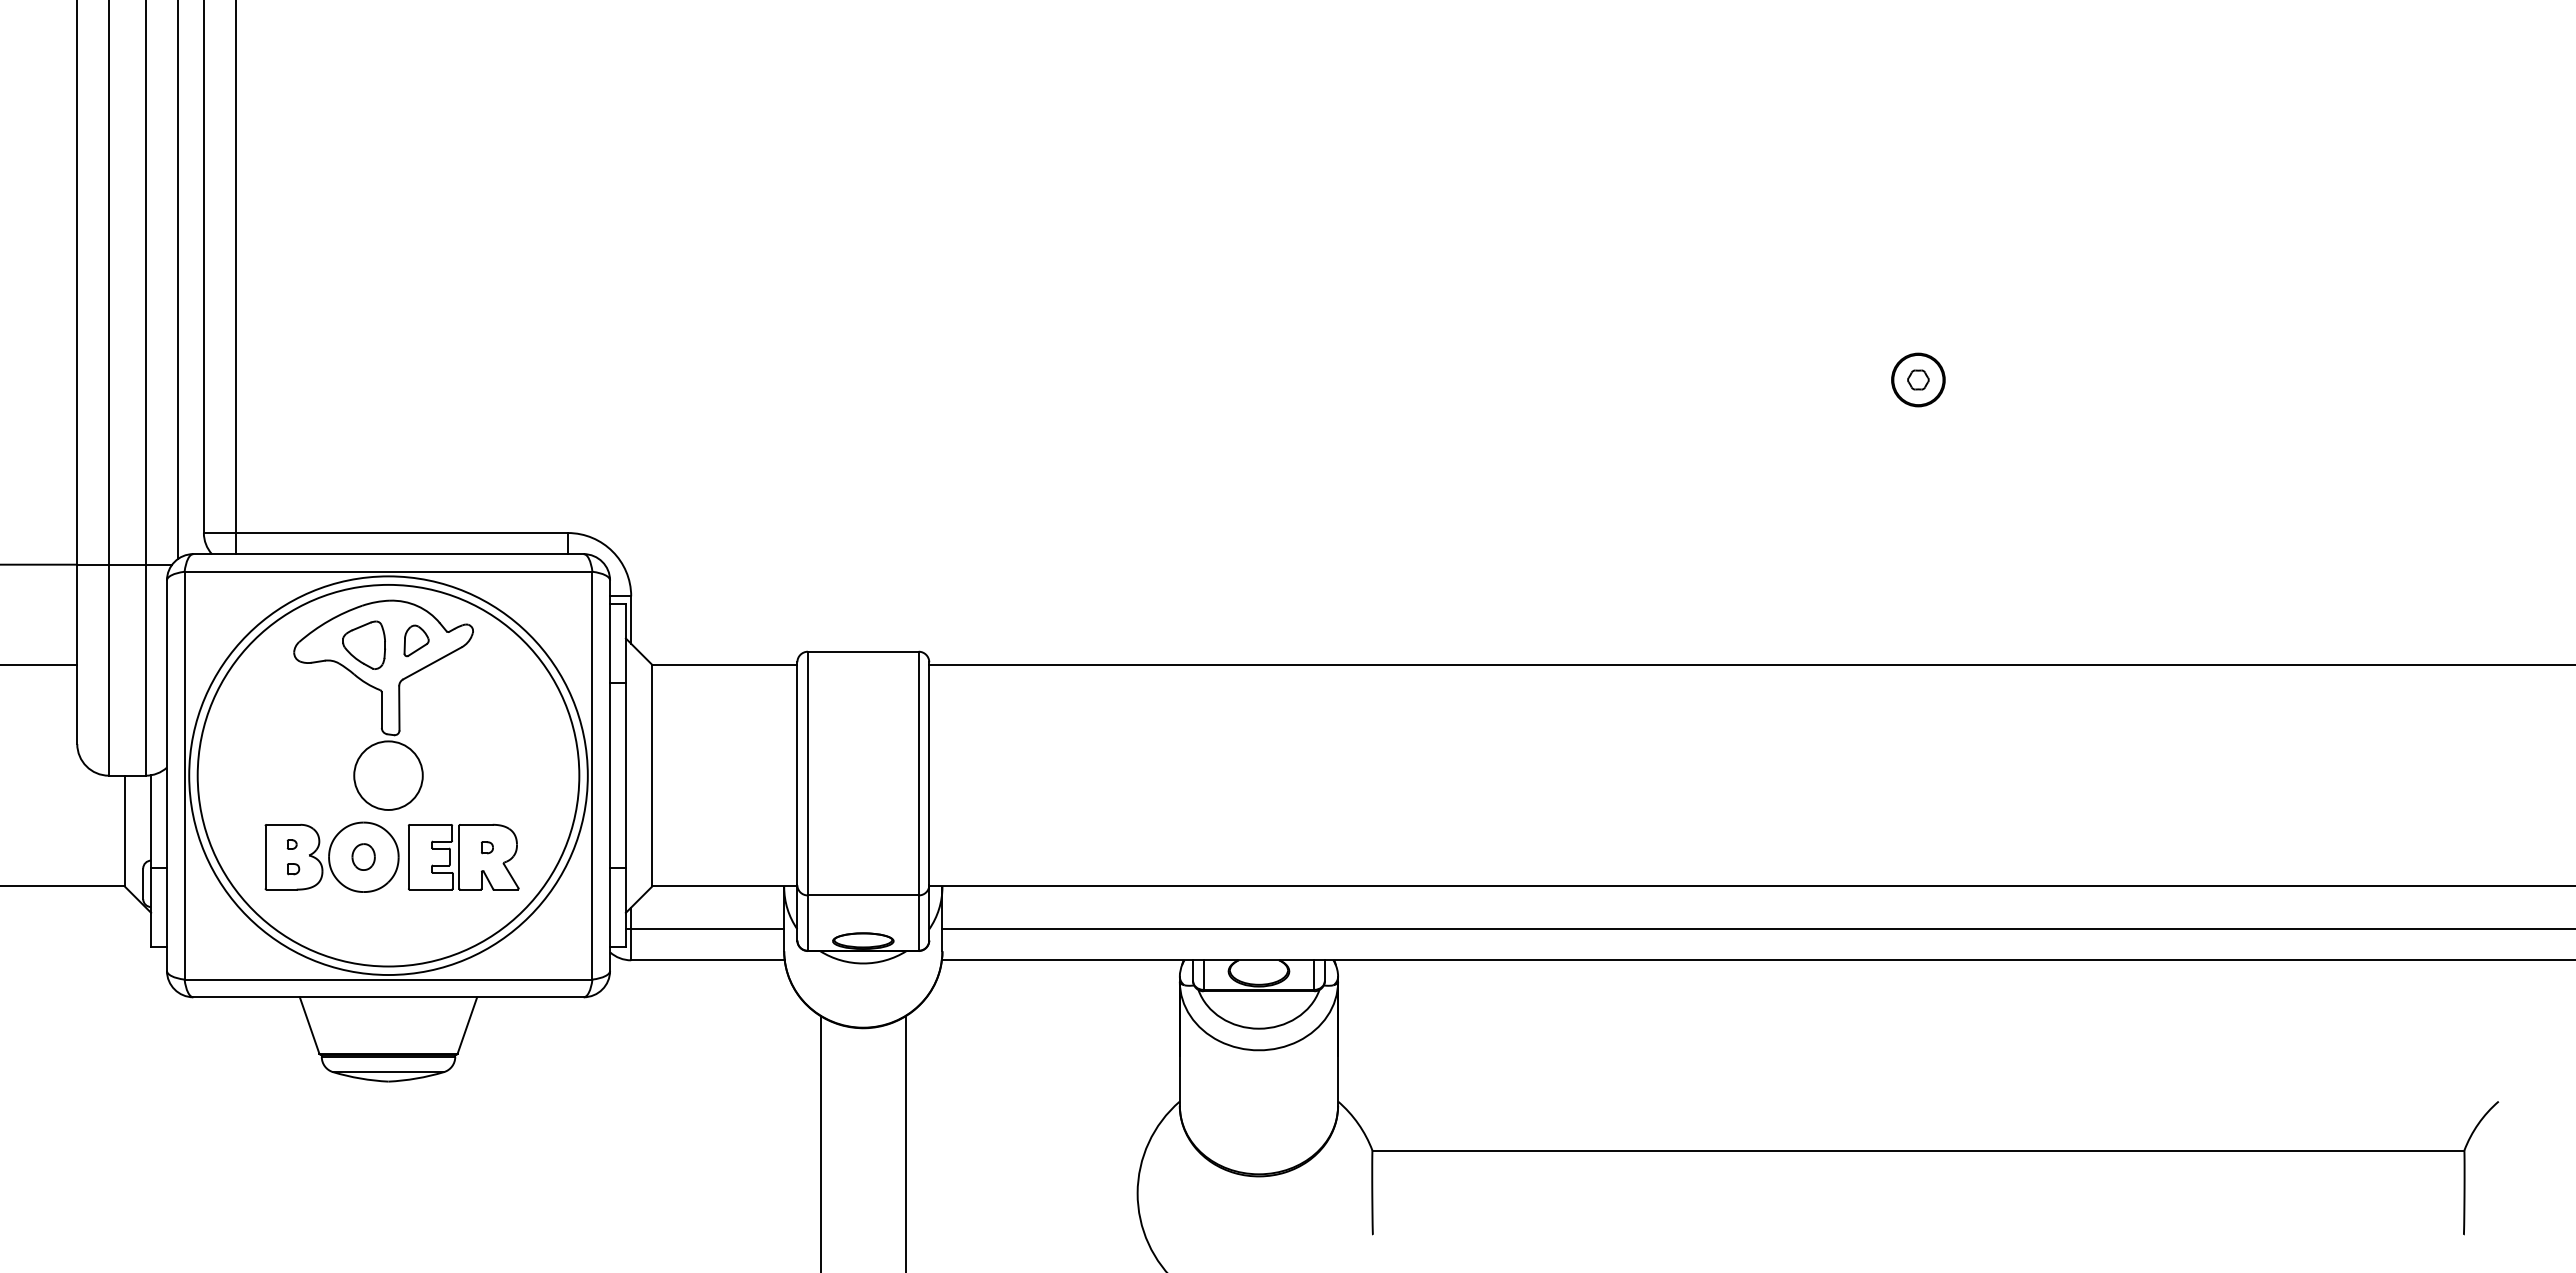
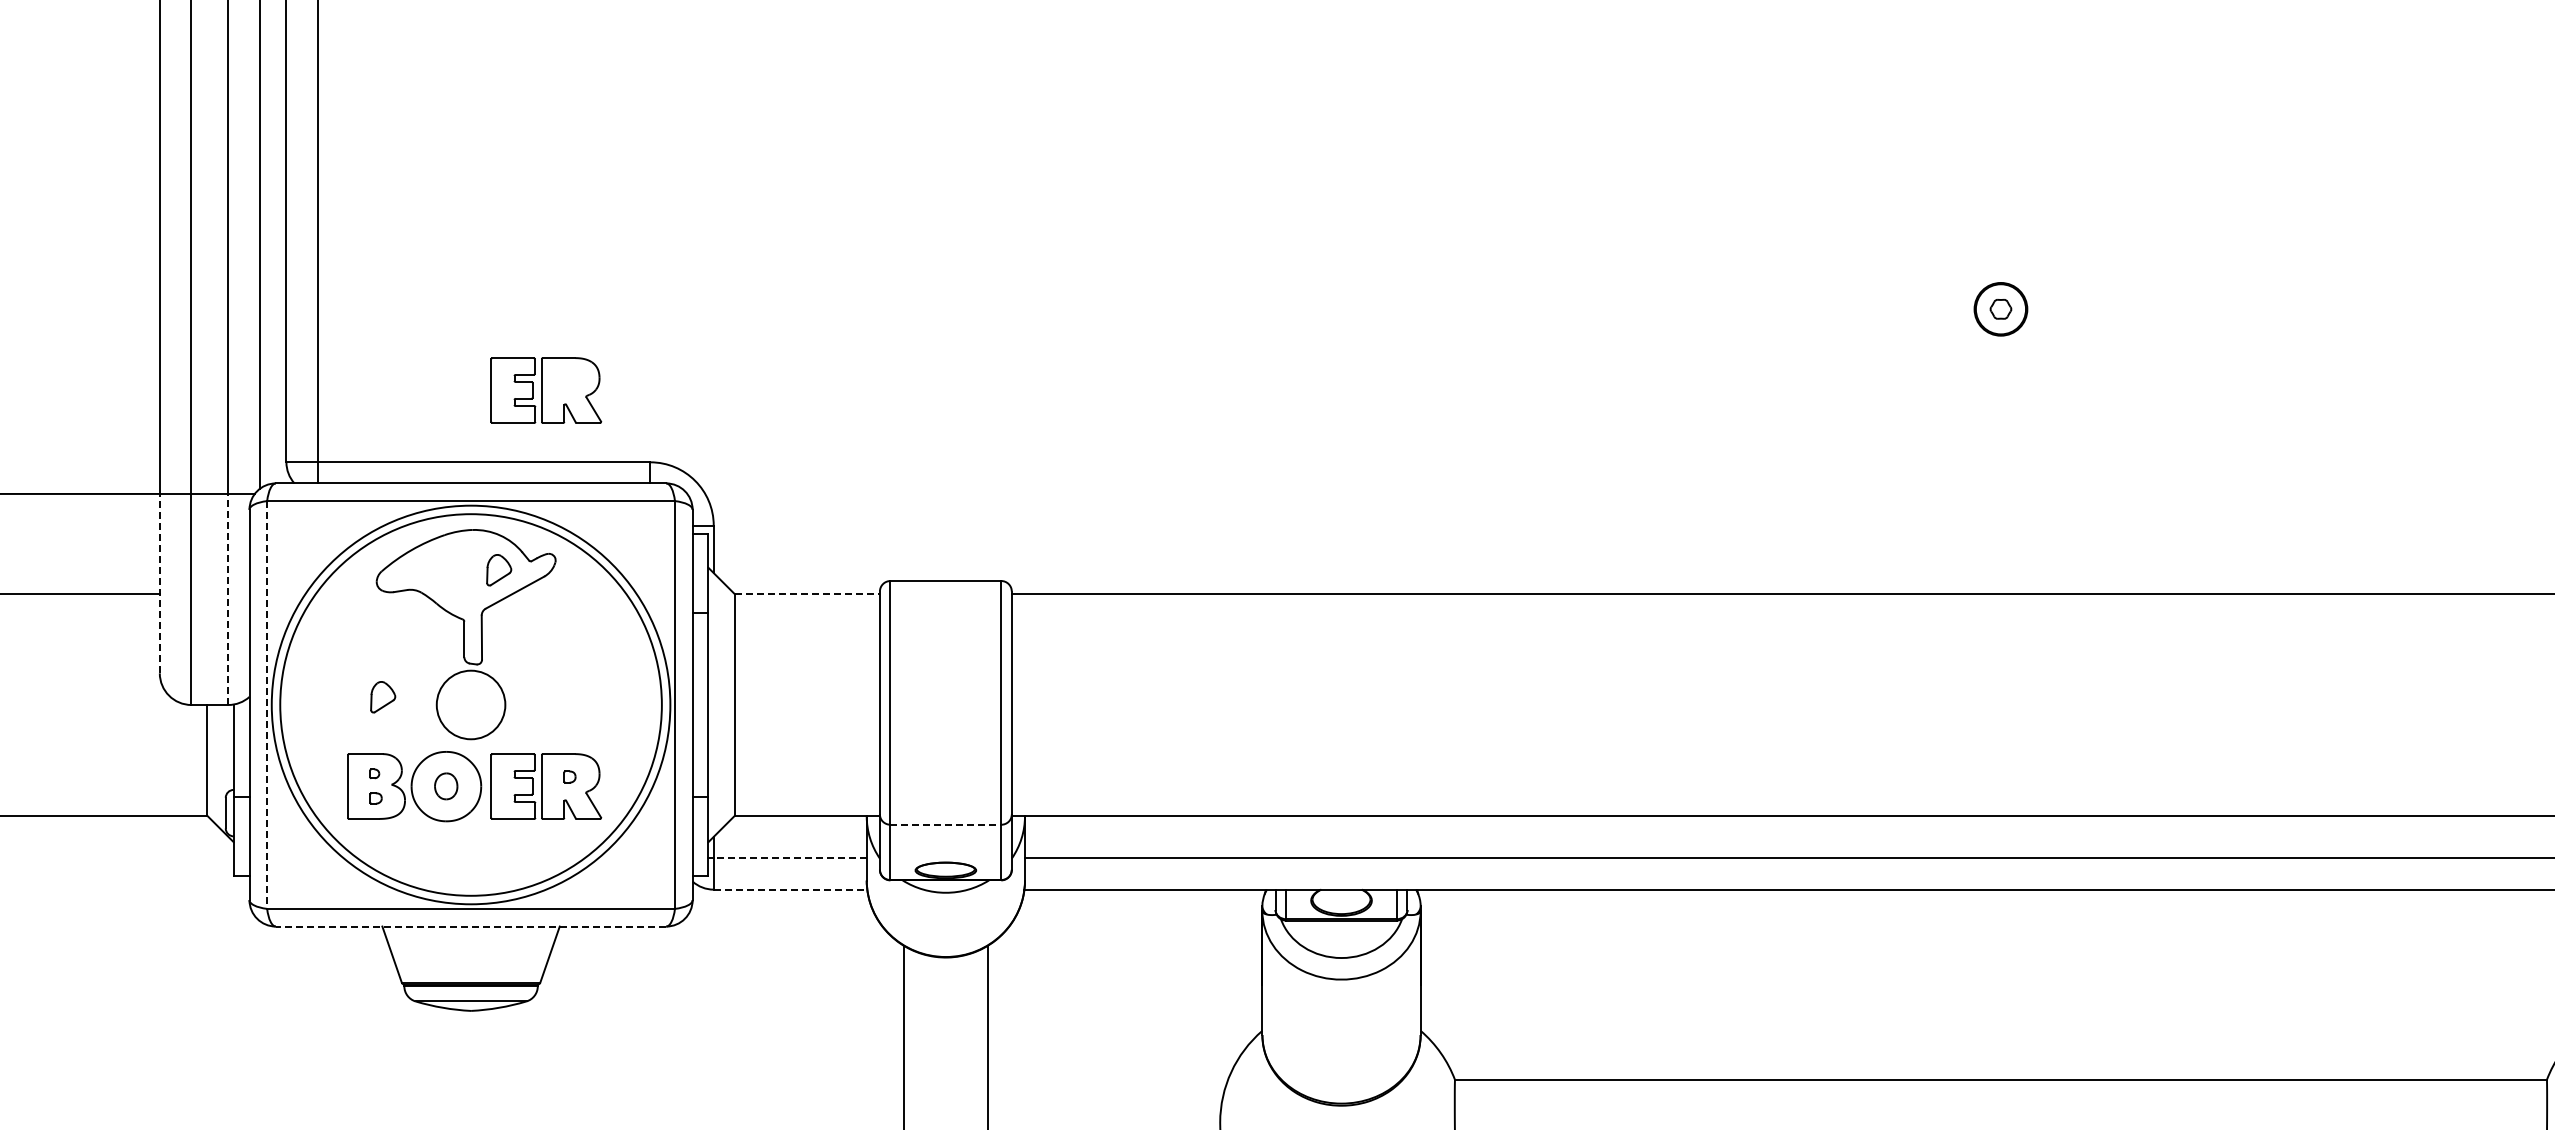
part: (463, 460) -> (546, 389), added
part: (363, 644) -> (446, 573), removed
line: (77, 654) -> (160, 583), solid -> dashed
line: (724, 664) -> (807, 593), solid -> dashed
line: (145, 670) -> (228, 599), solid -> dashed
part: (300, 767) -> (383, 696), added
line: (184, 775) -> (267, 704), solid -> dashed
line: (863, 895) -> (946, 824), solid -> dashed
line: (707, 928) -> (790, 857), solid -> dashed
line: (707, 960) -> (790, 889), solid -> dashed
line: (388, 997) -> (471, 926), solid -> dashed

